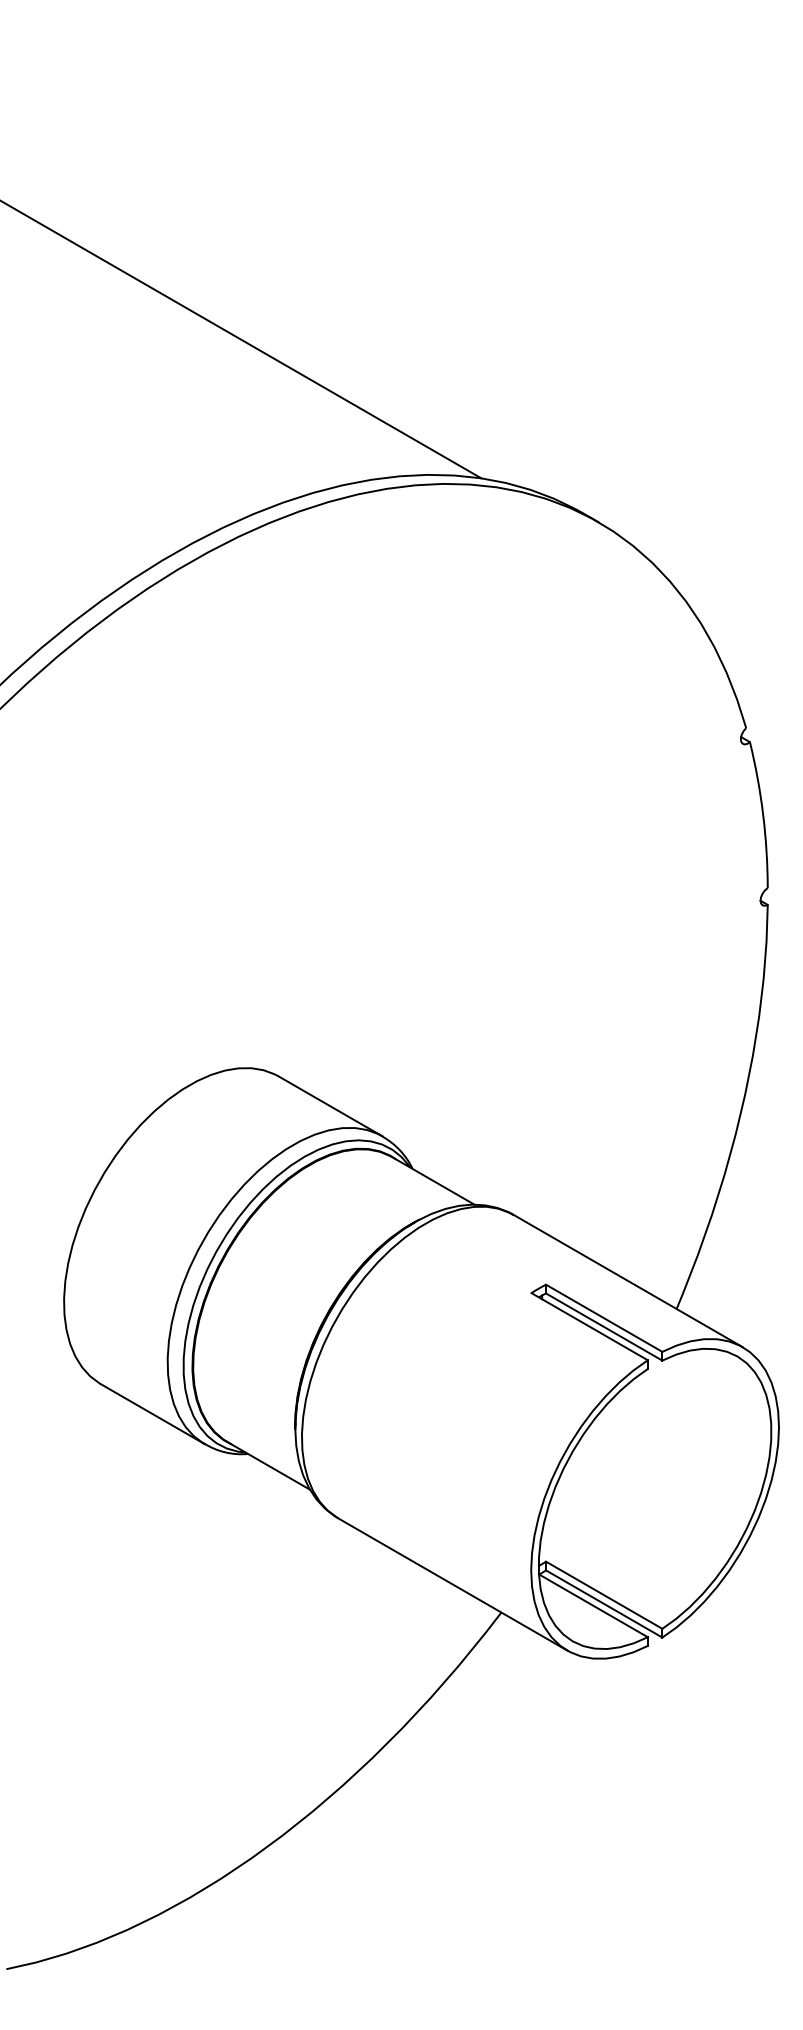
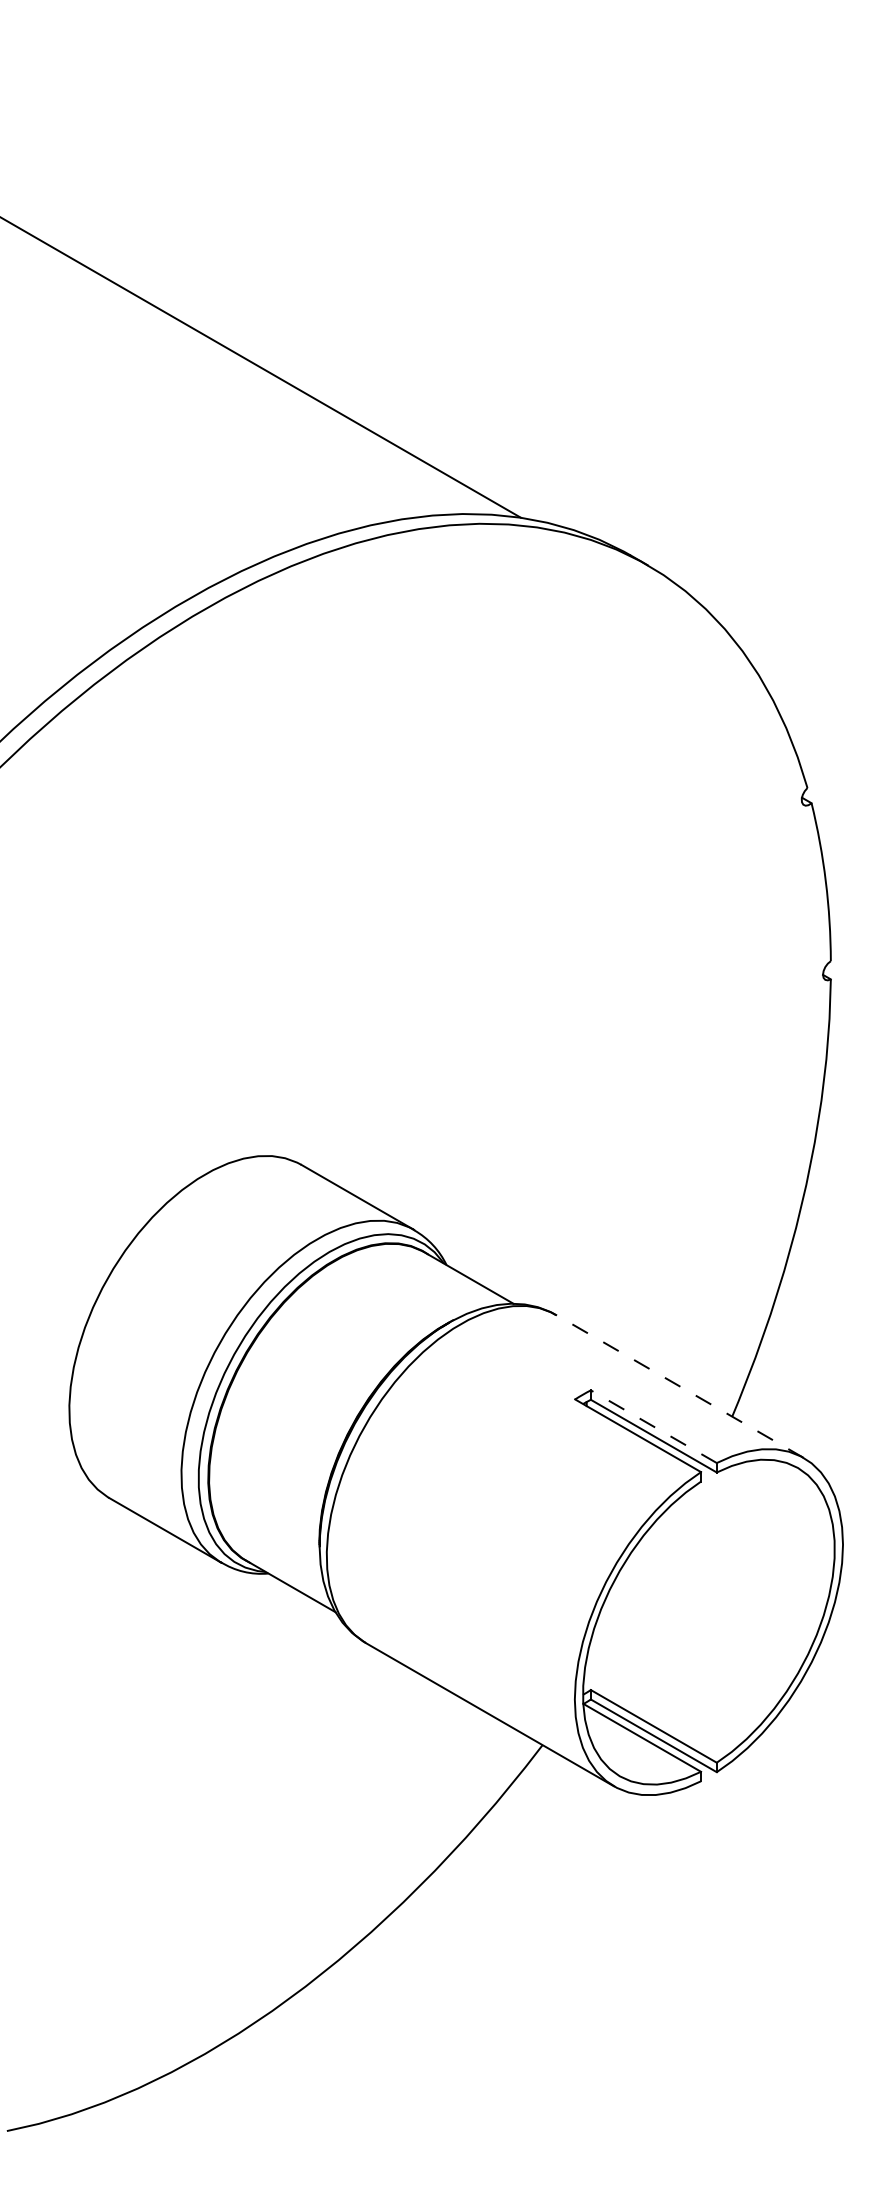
line: (627, 1281) -> (679, 1386), solid -> dashed
line: (603, 1318) -> (653, 1426), solid -> dashed

